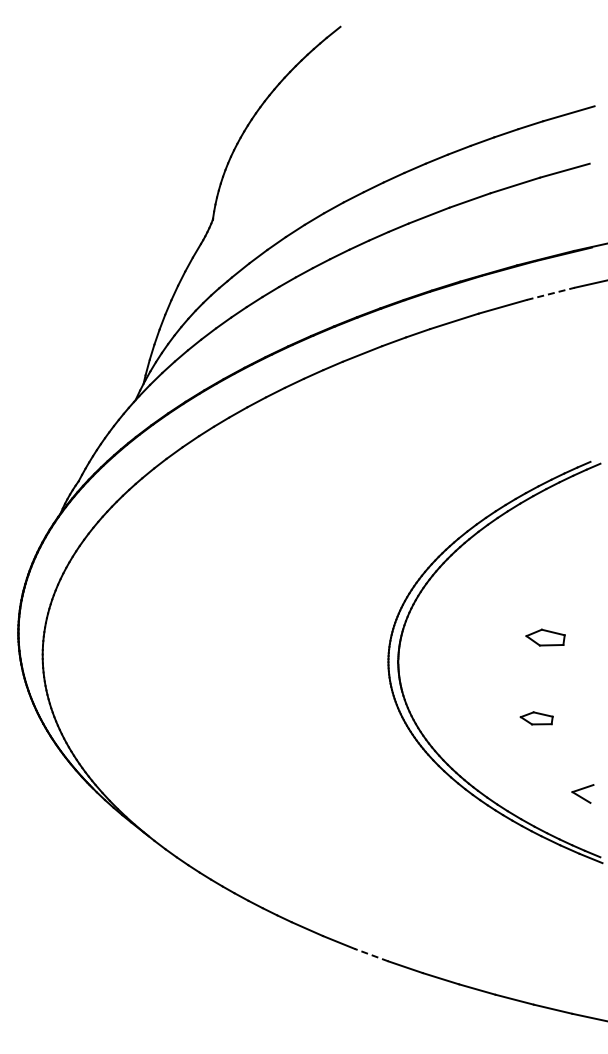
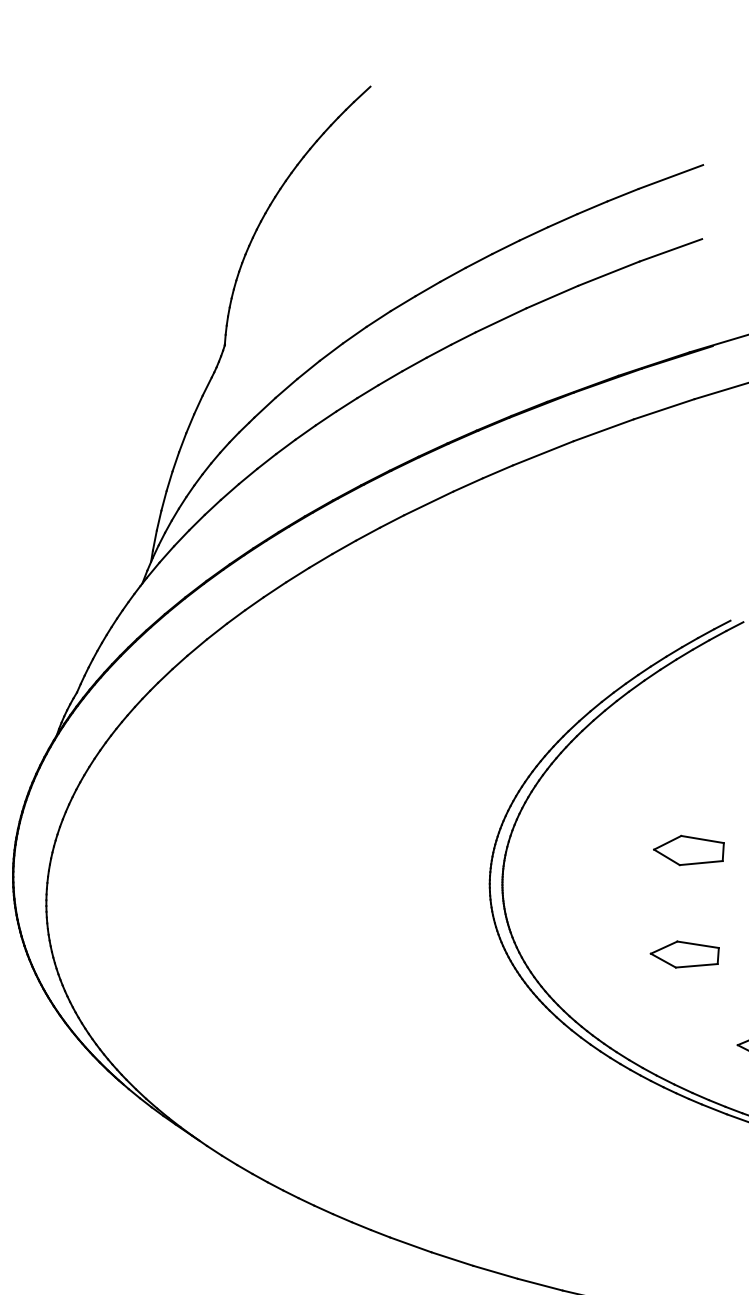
line: (550, 293) -> (663, 408), dashed -> solid
part: (545, 637) -> (688, 849), size x1.43
part: (536, 718) -> (684, 954), size x1.67
line: (371, 954) -> (495, 1271), dashed -> solid

